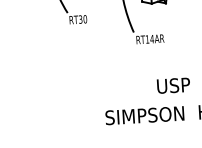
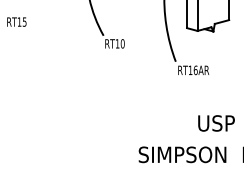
text: (80, 19) -> (117, 43), RT30 -> RT10
text: (151, 39) -> (195, 70), RT14AR -> RT16AR

